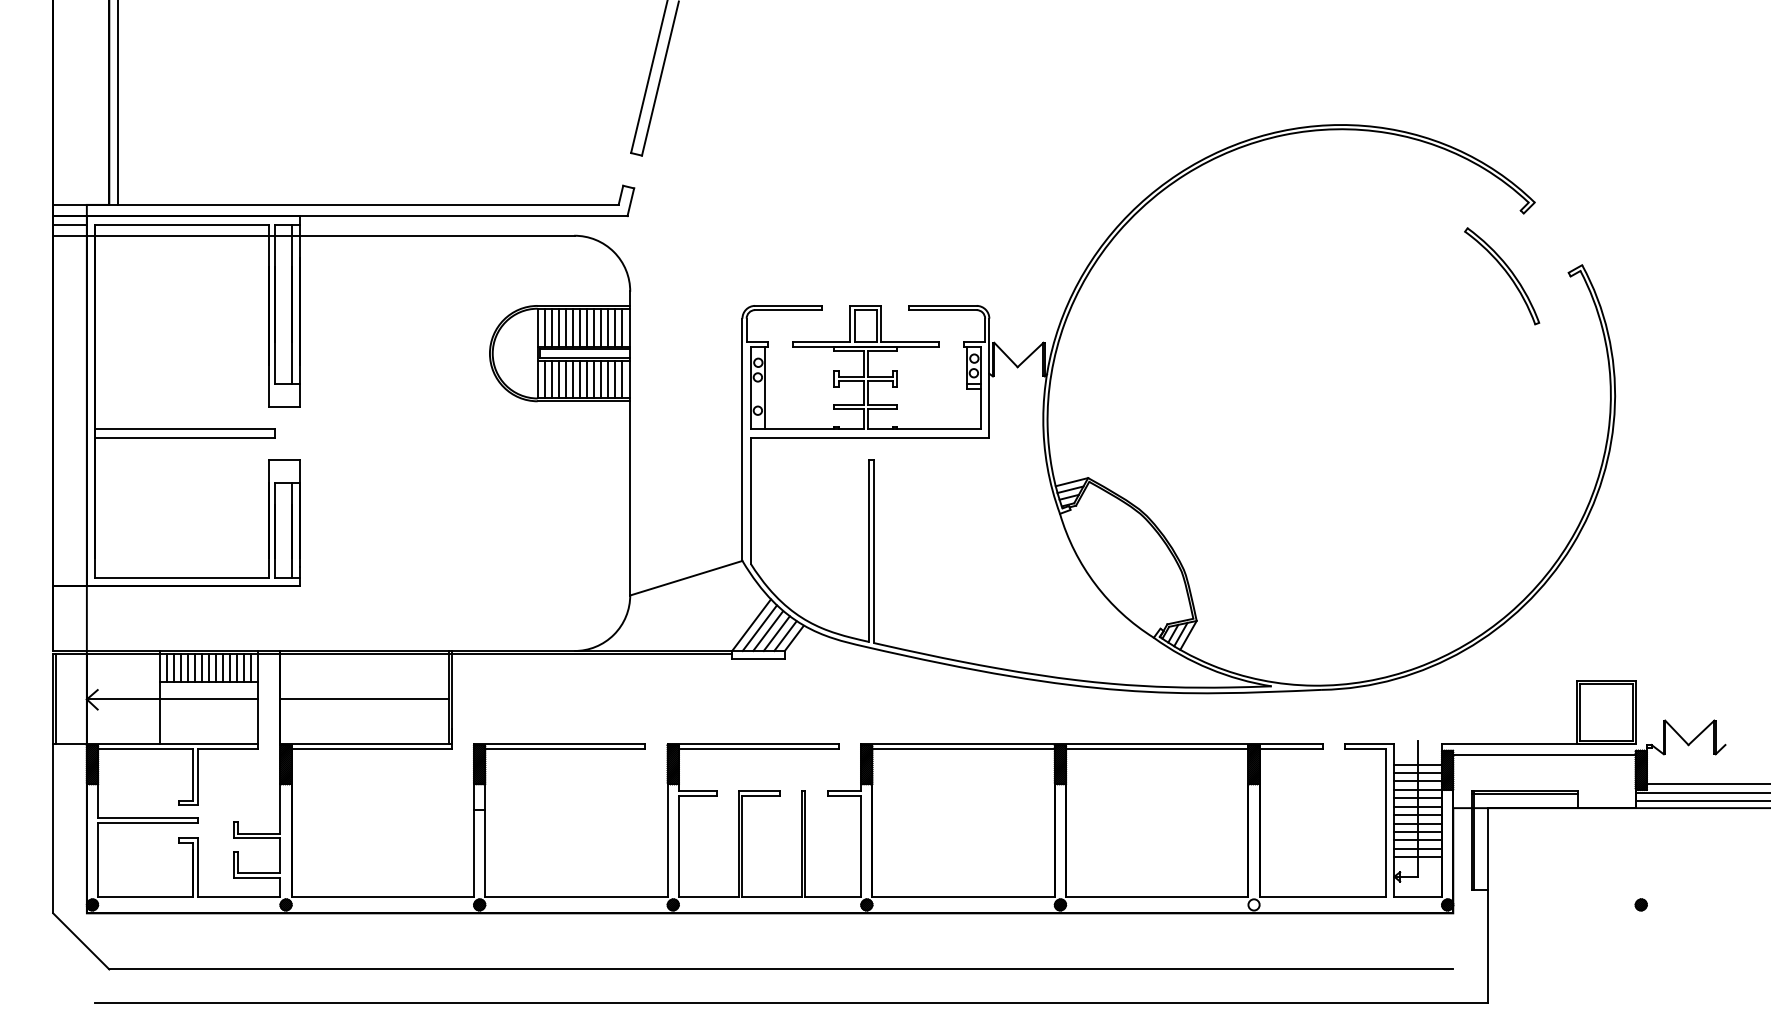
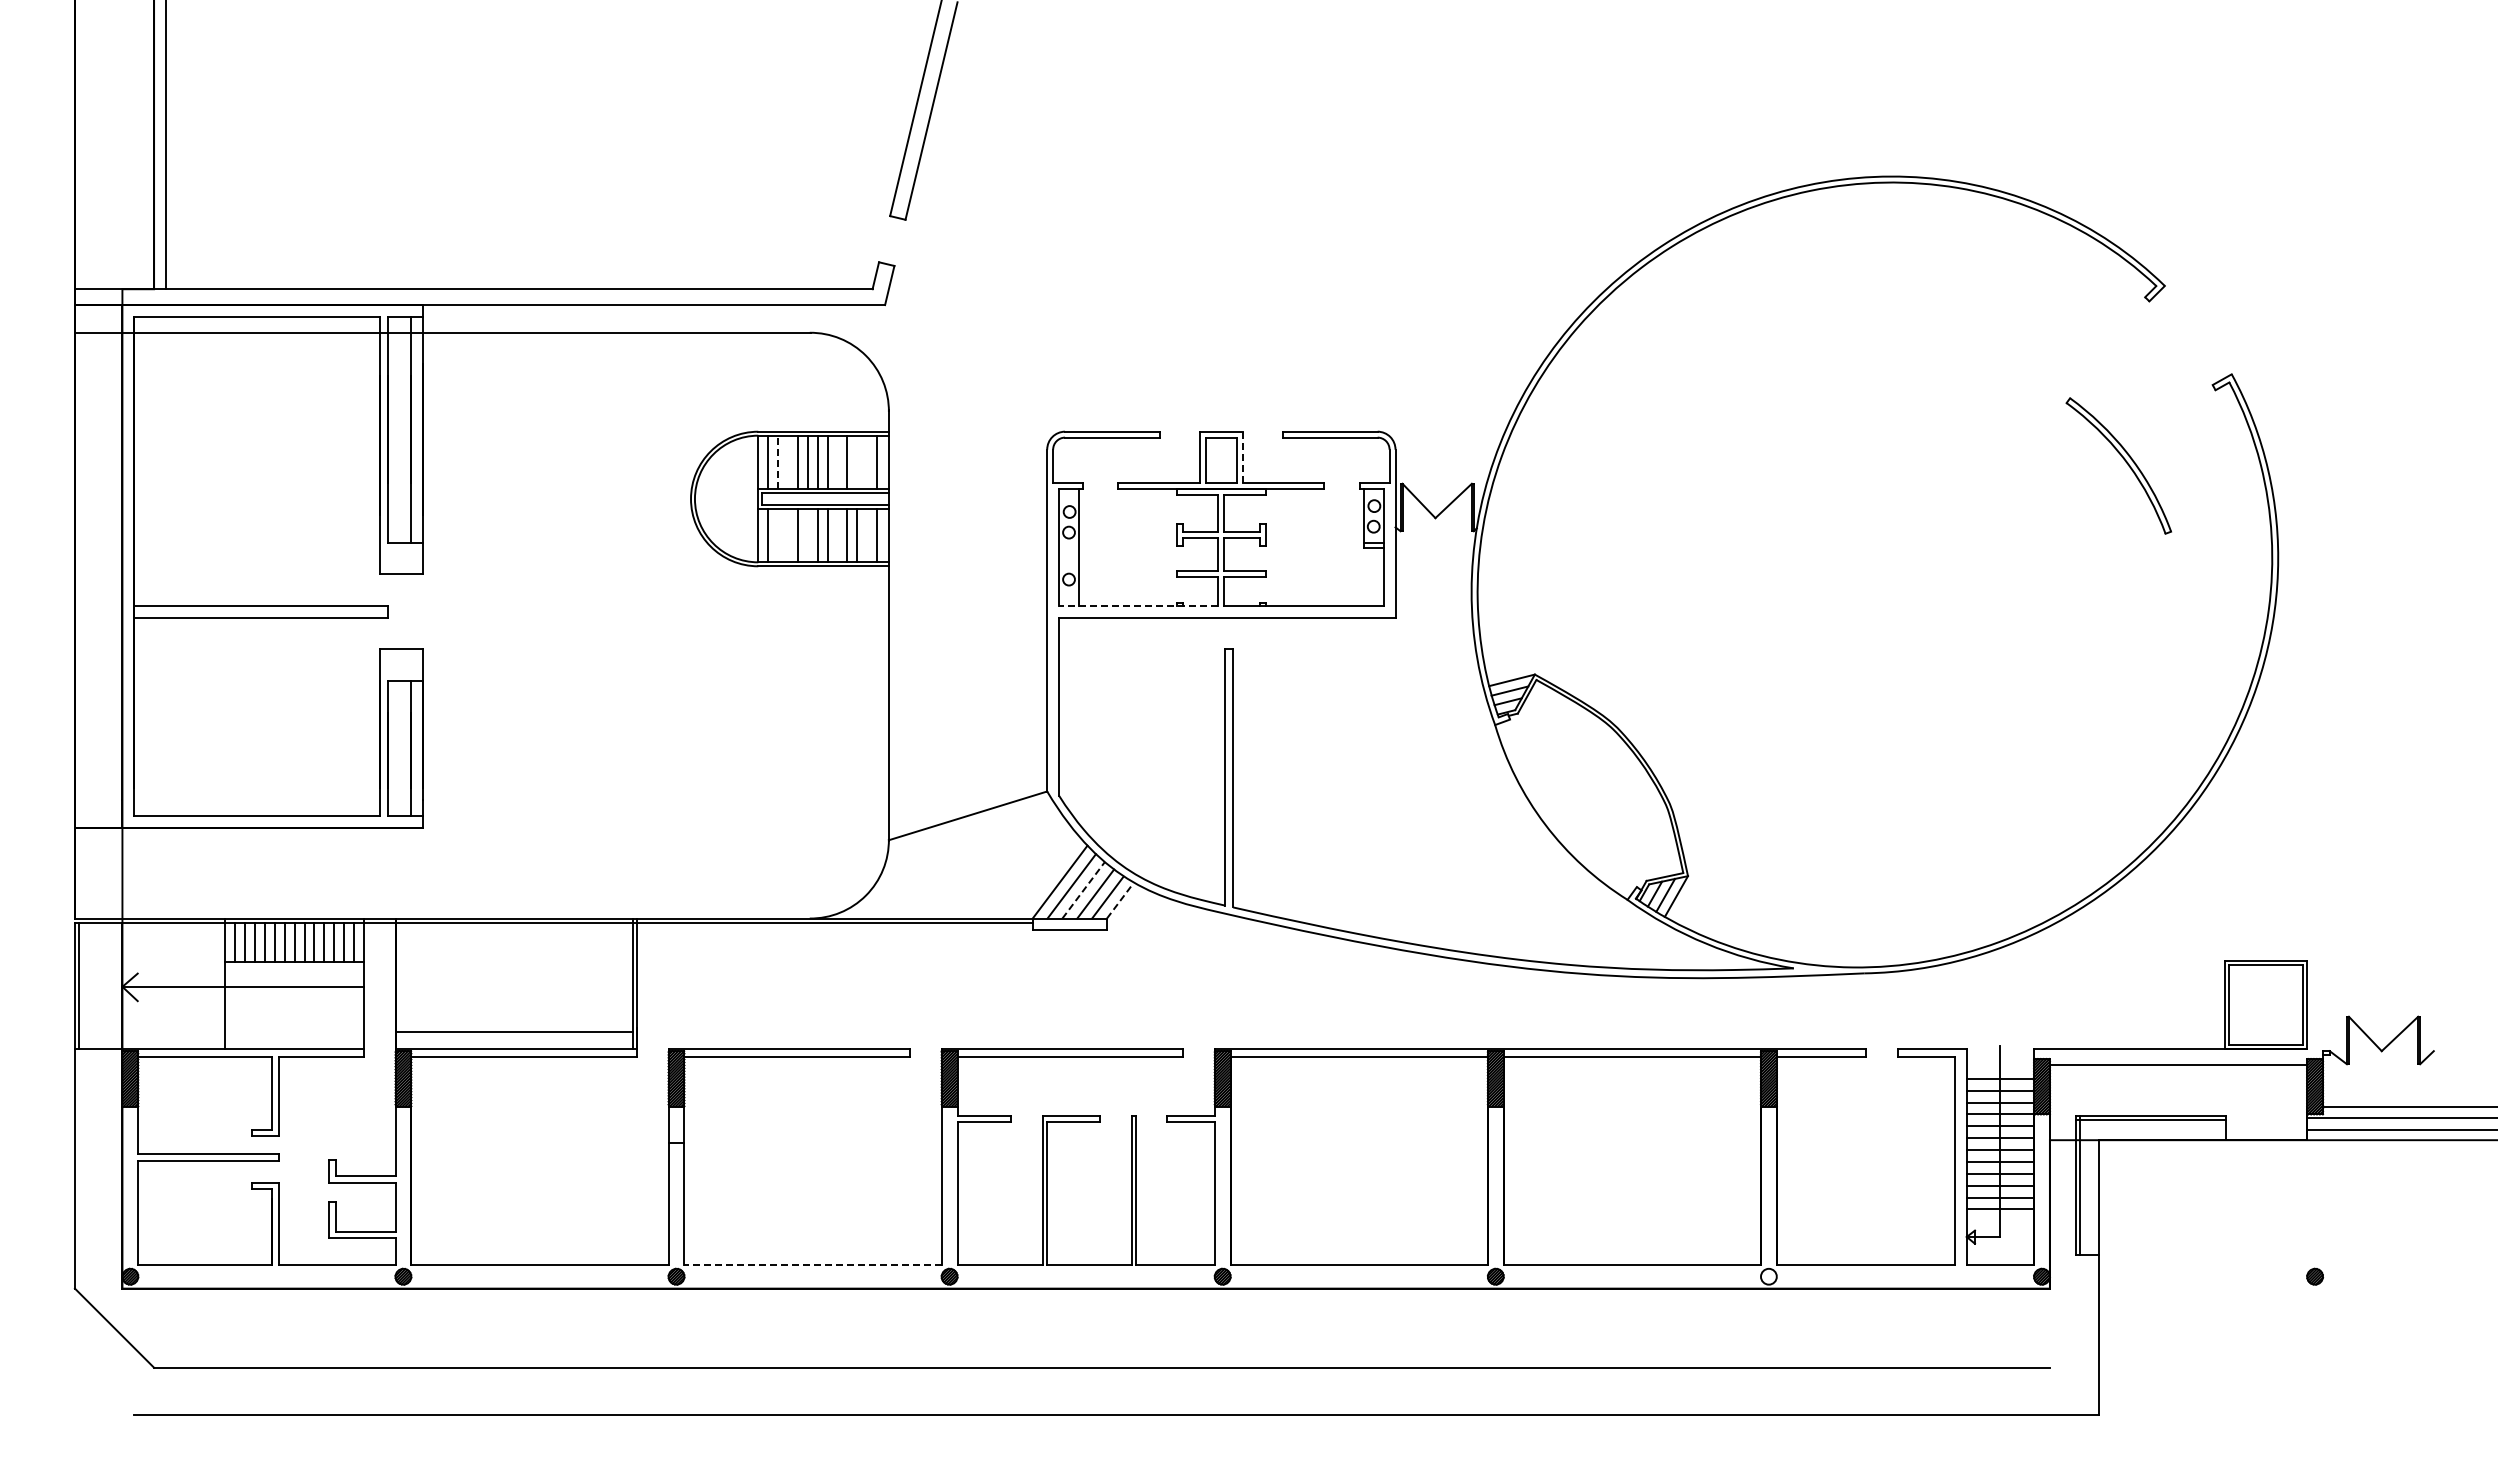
line: (69, 224) -> (98, 316), removed
part: (1506, 273) -> (2125, 462), moved
line: (881, 324) -> (1243, 457), solid -> dashed
line: (551, 327) -> (778, 462), solid -> dashed
line: (558, 327) -> (787, 462), removed
line: (593, 327) -> (837, 462), removed
line: (607, 327) -> (857, 462), removed
line: (615, 327) -> (867, 462), removed
line: (551, 379) -> (778, 535), removed
line: (558, 379) -> (787, 535), removed
line: (572, 379) -> (807, 535), removed
line: (593, 379) -> (837, 535), removed
line: (615, 379) -> (867, 535), removed
line: (807, 429) -> (1138, 605), solid -> dashed
line: (768, 631) -> (1083, 890), solid -> dashed
line: (794, 638) -> (1120, 901), solid -> dashed
line: (364, 699) -> (513, 1031), moved
line: (576, 896) -> (813, 1264), solid -> dashed

